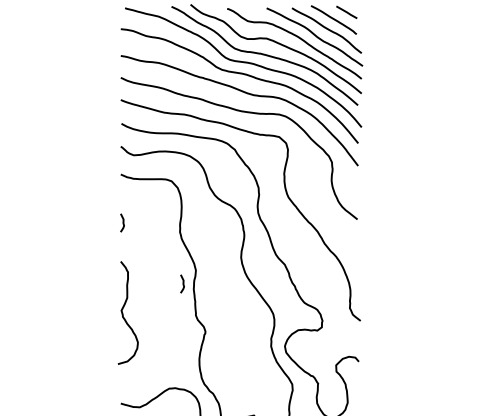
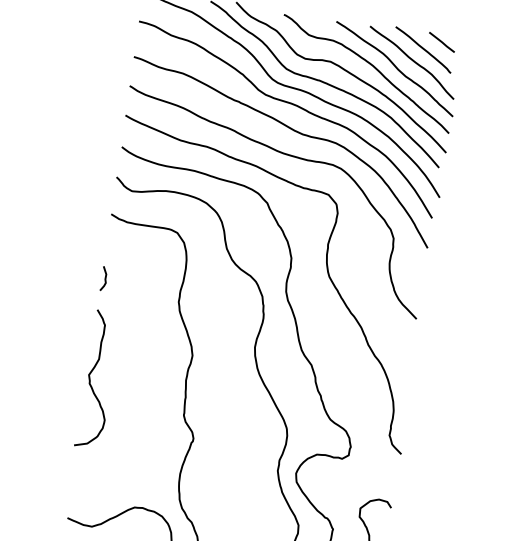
curve: (182, 283) -> (172, 370), removed
curve: (123, 313) -> (91, 379), moved

